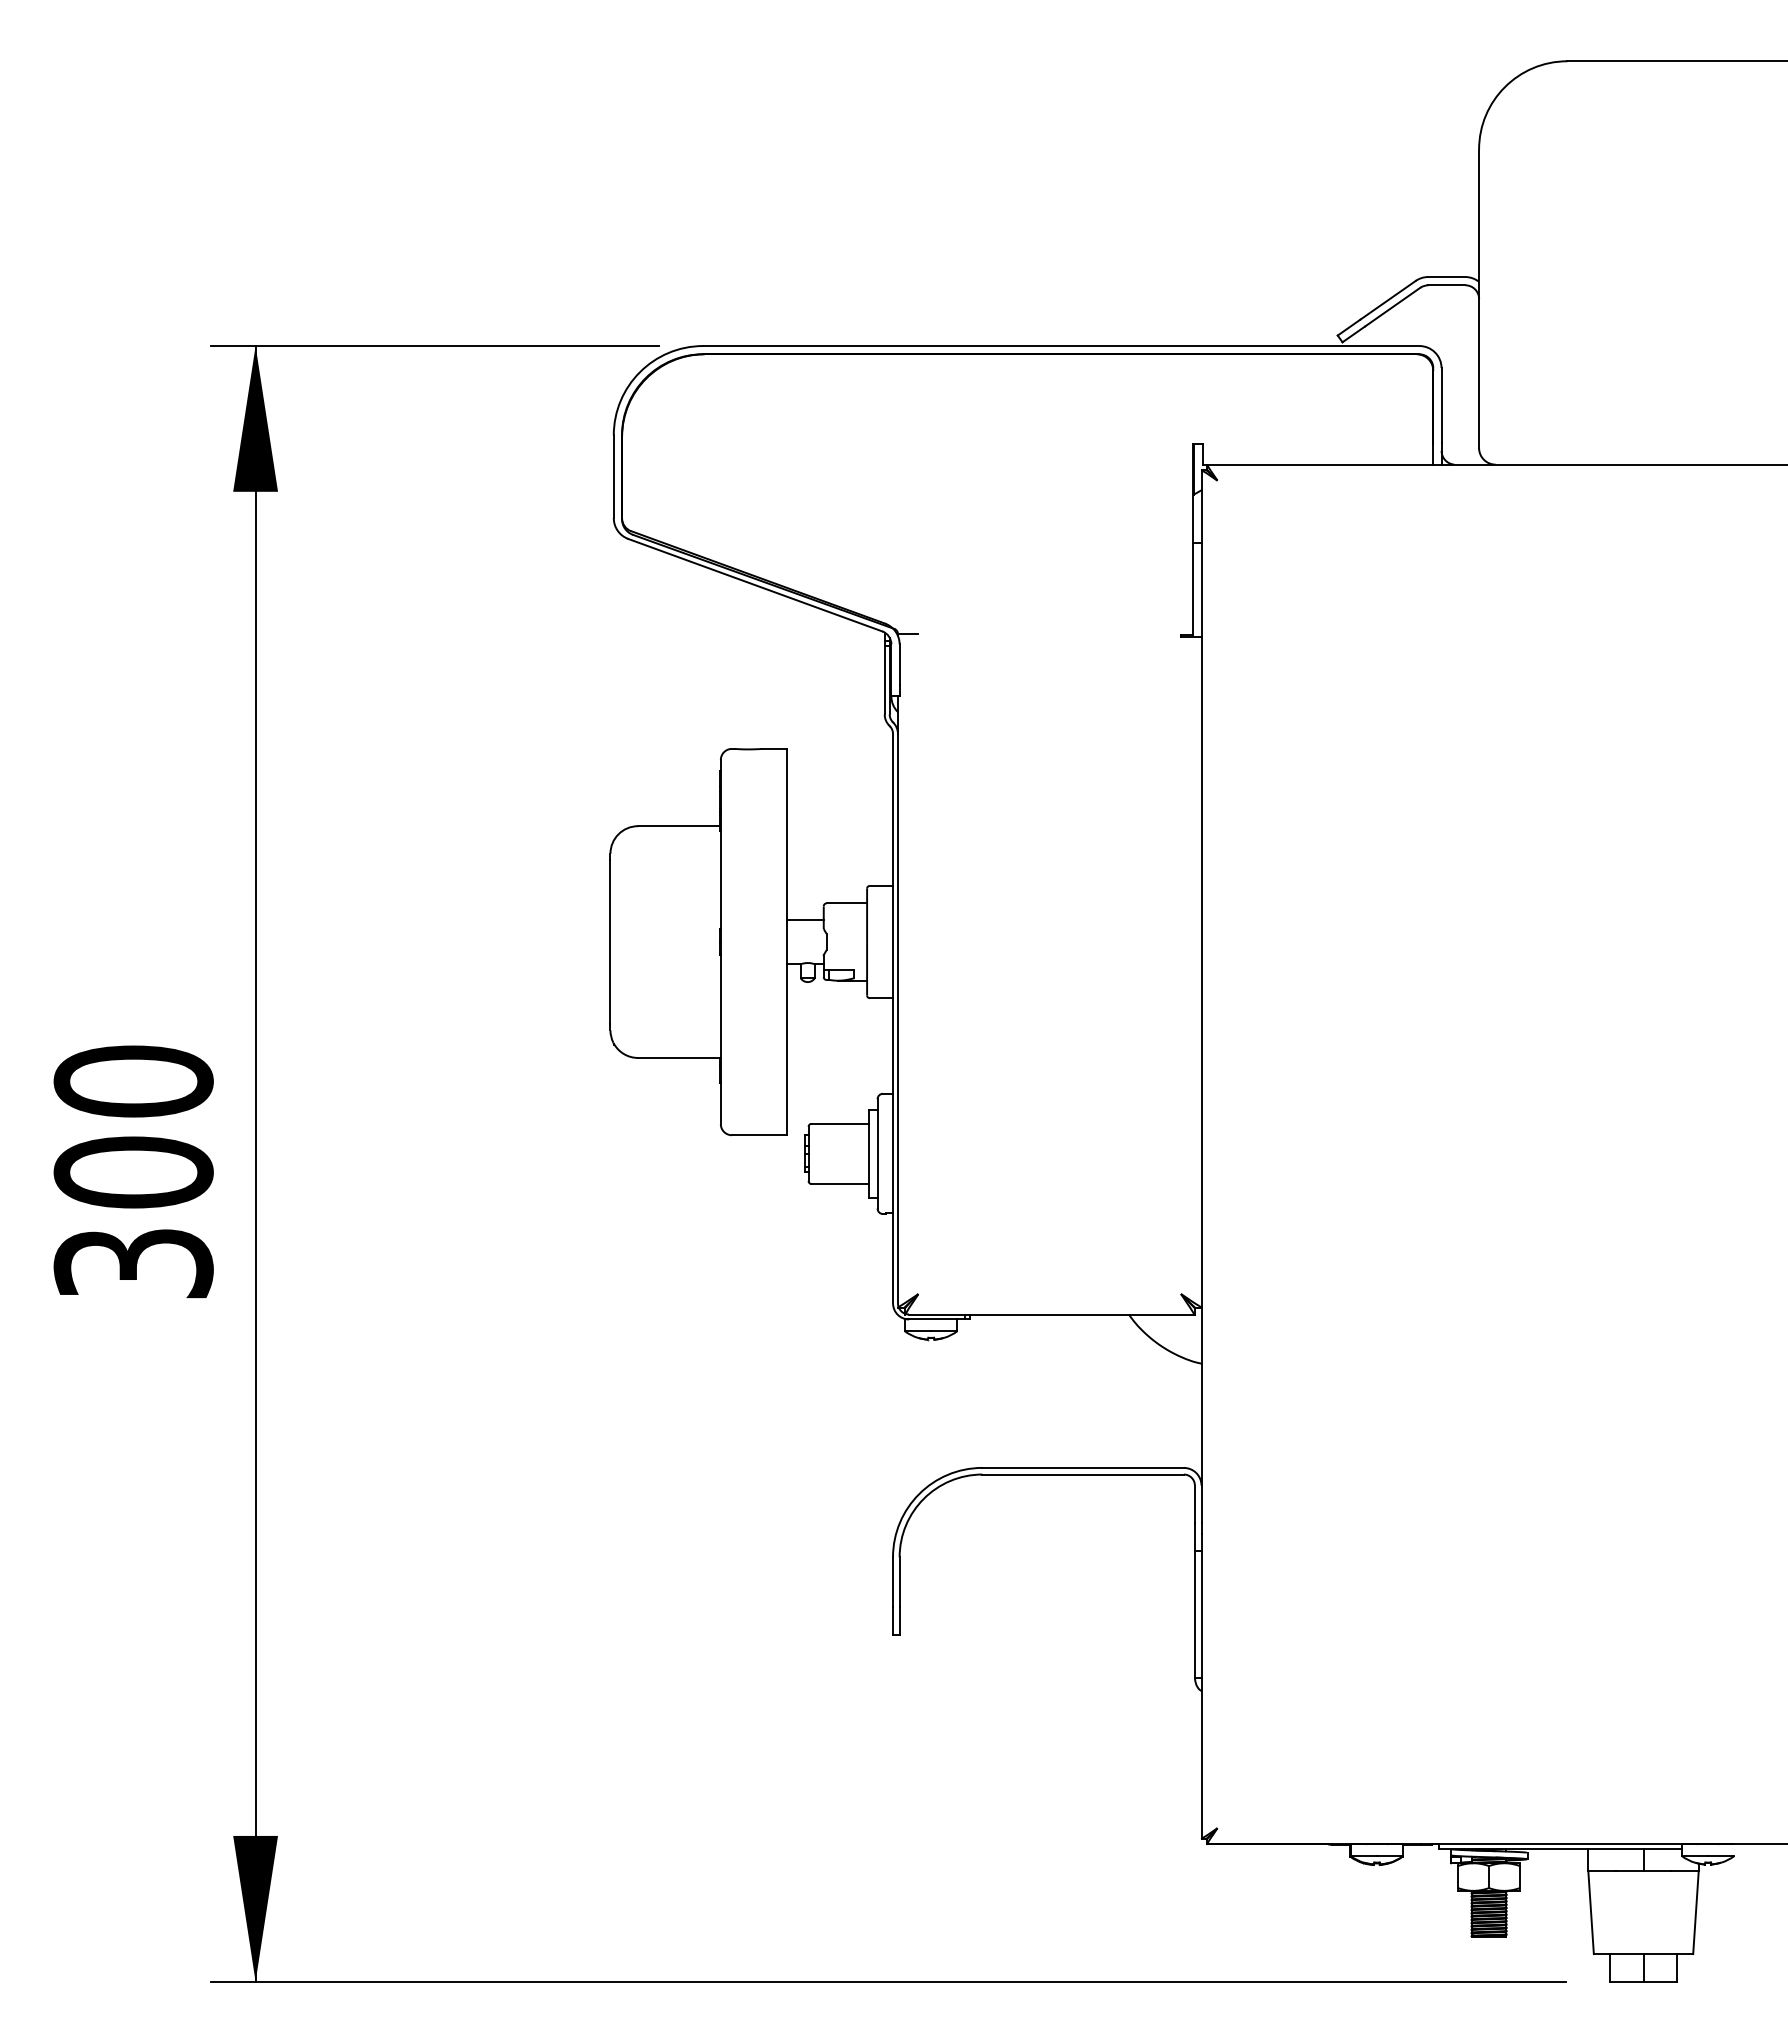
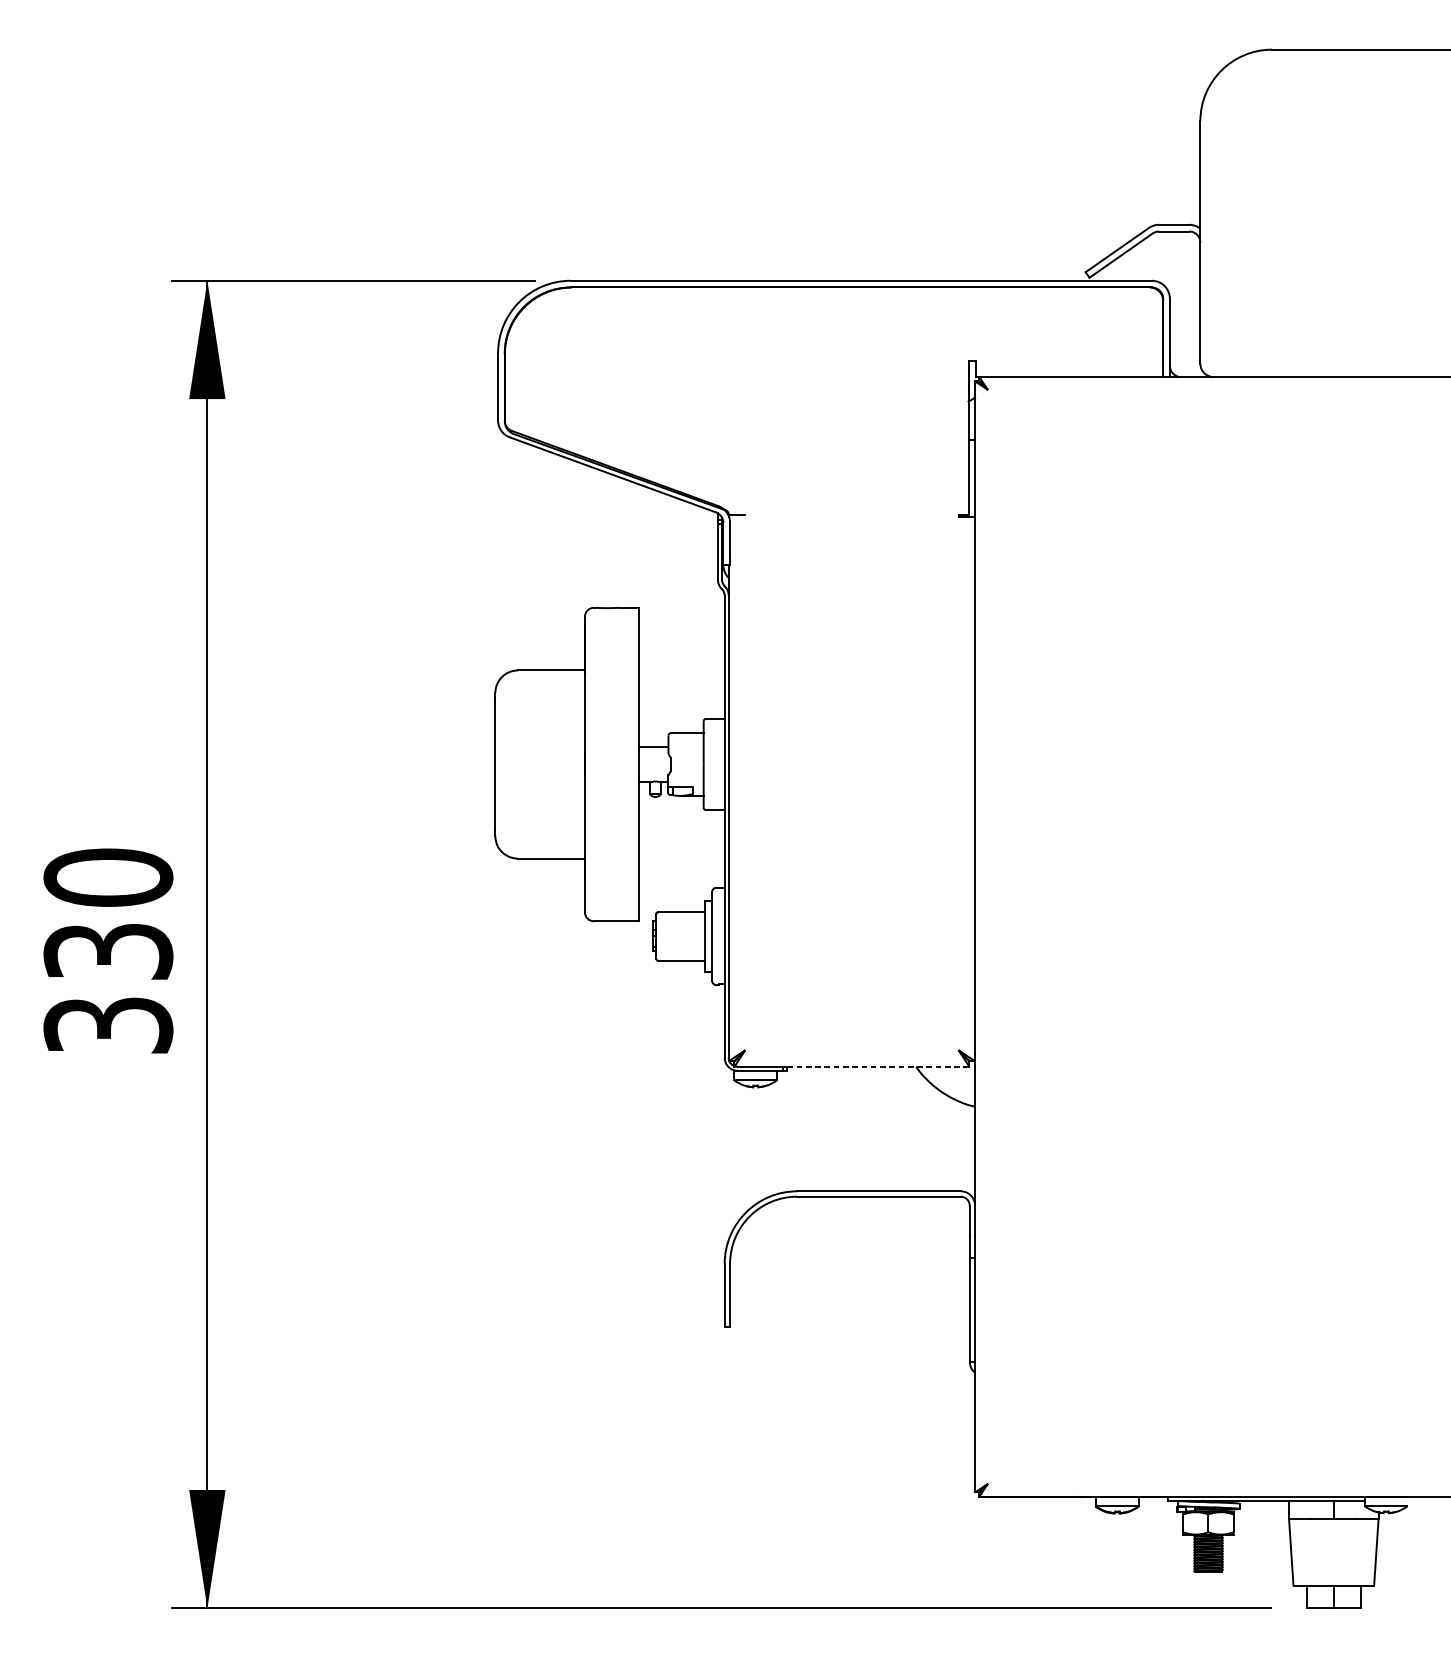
text: (133, 1172) -> (108, 951), 300 -> 330
line: (1082, 1314) -> (878, 1066), solid -> dashed

